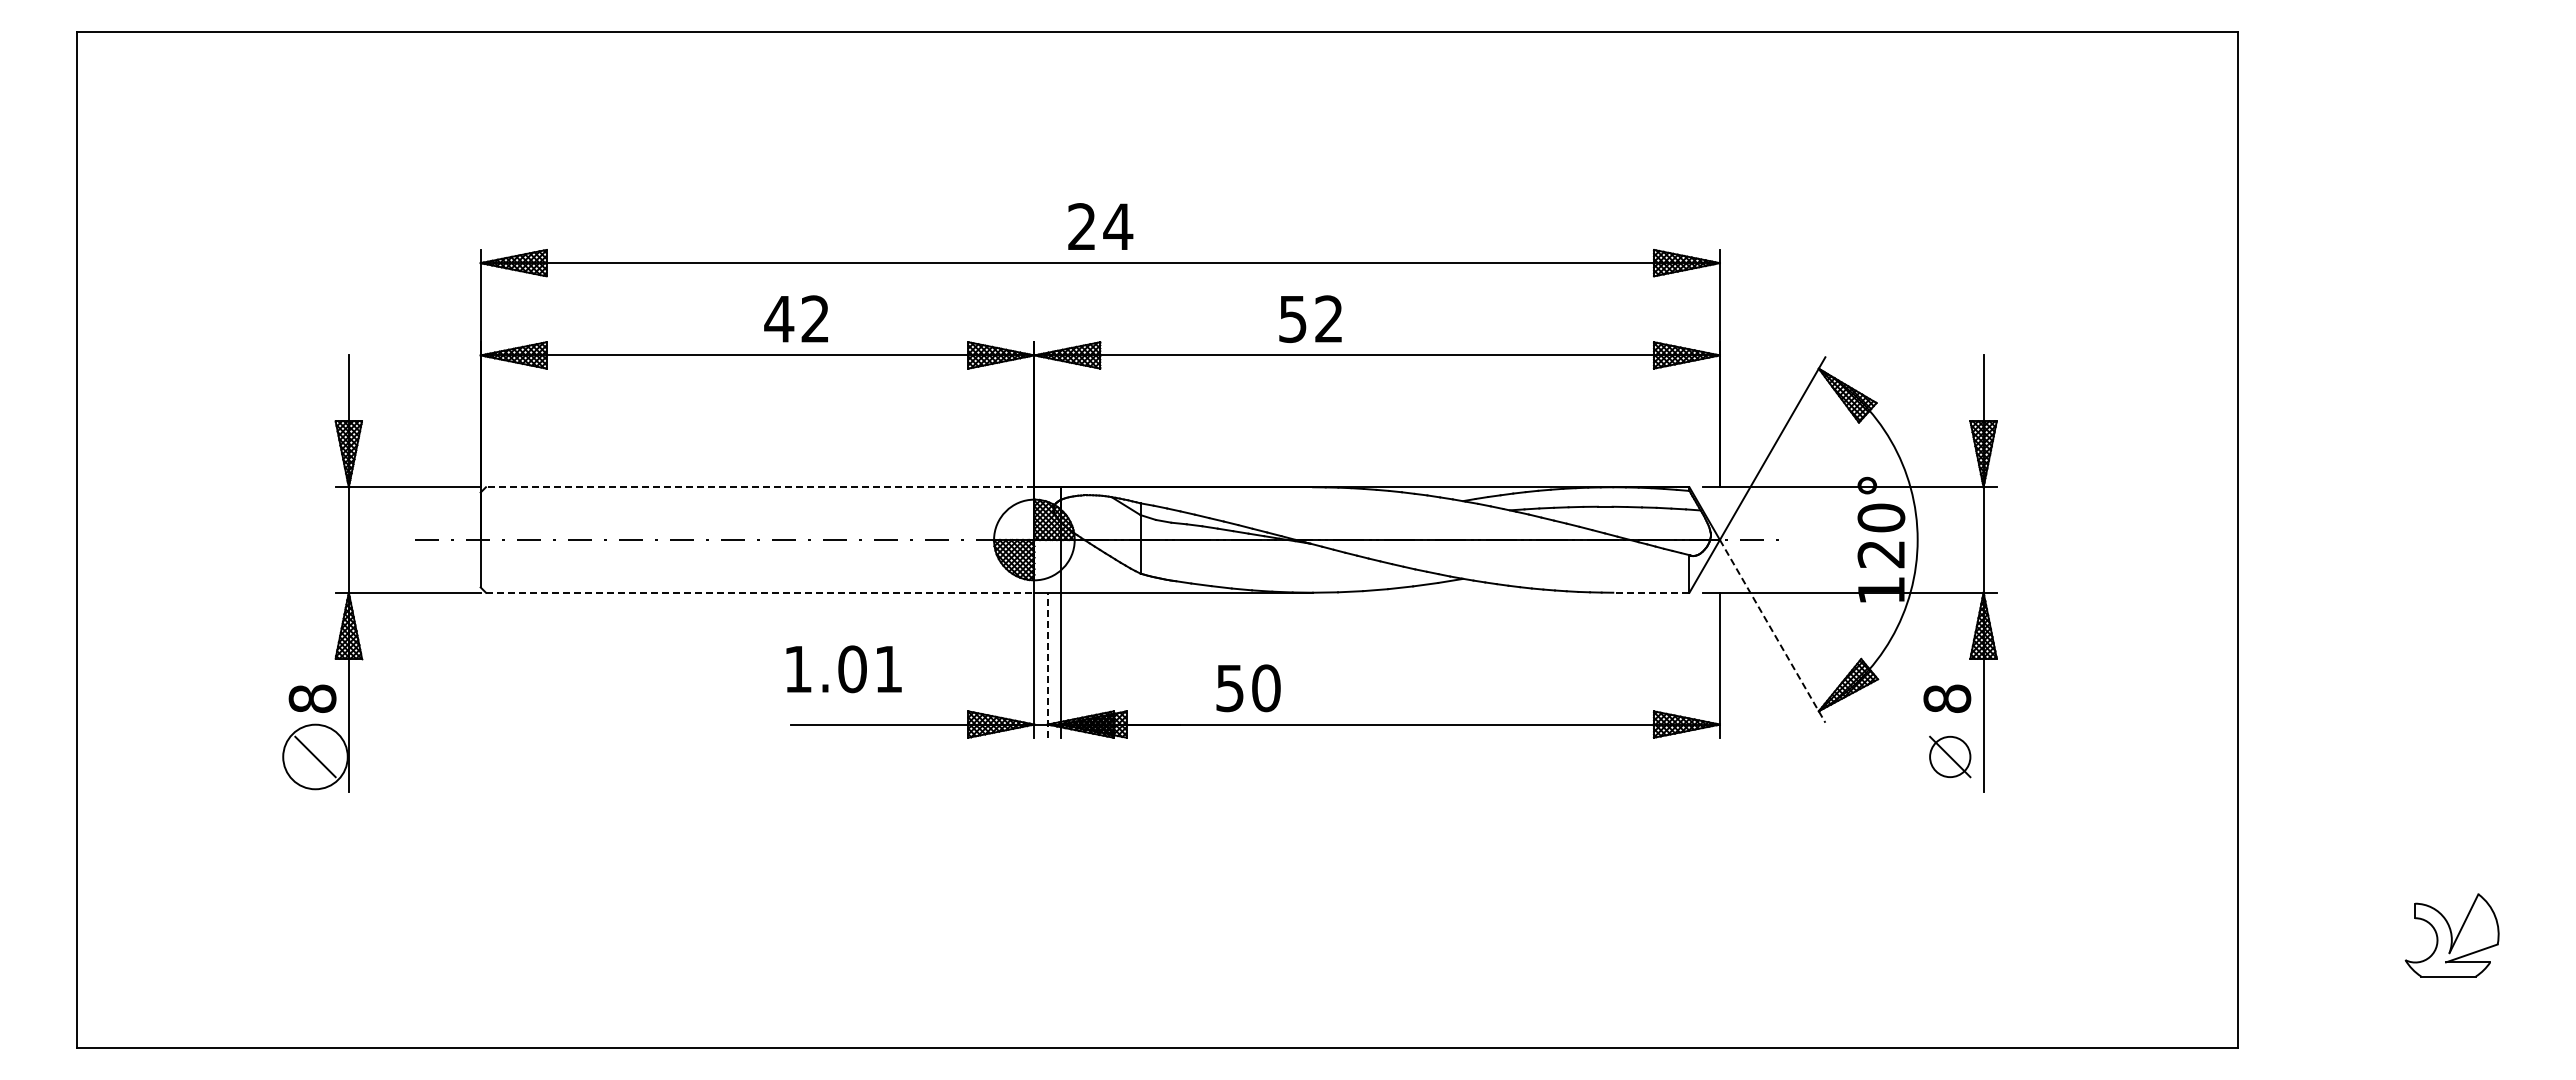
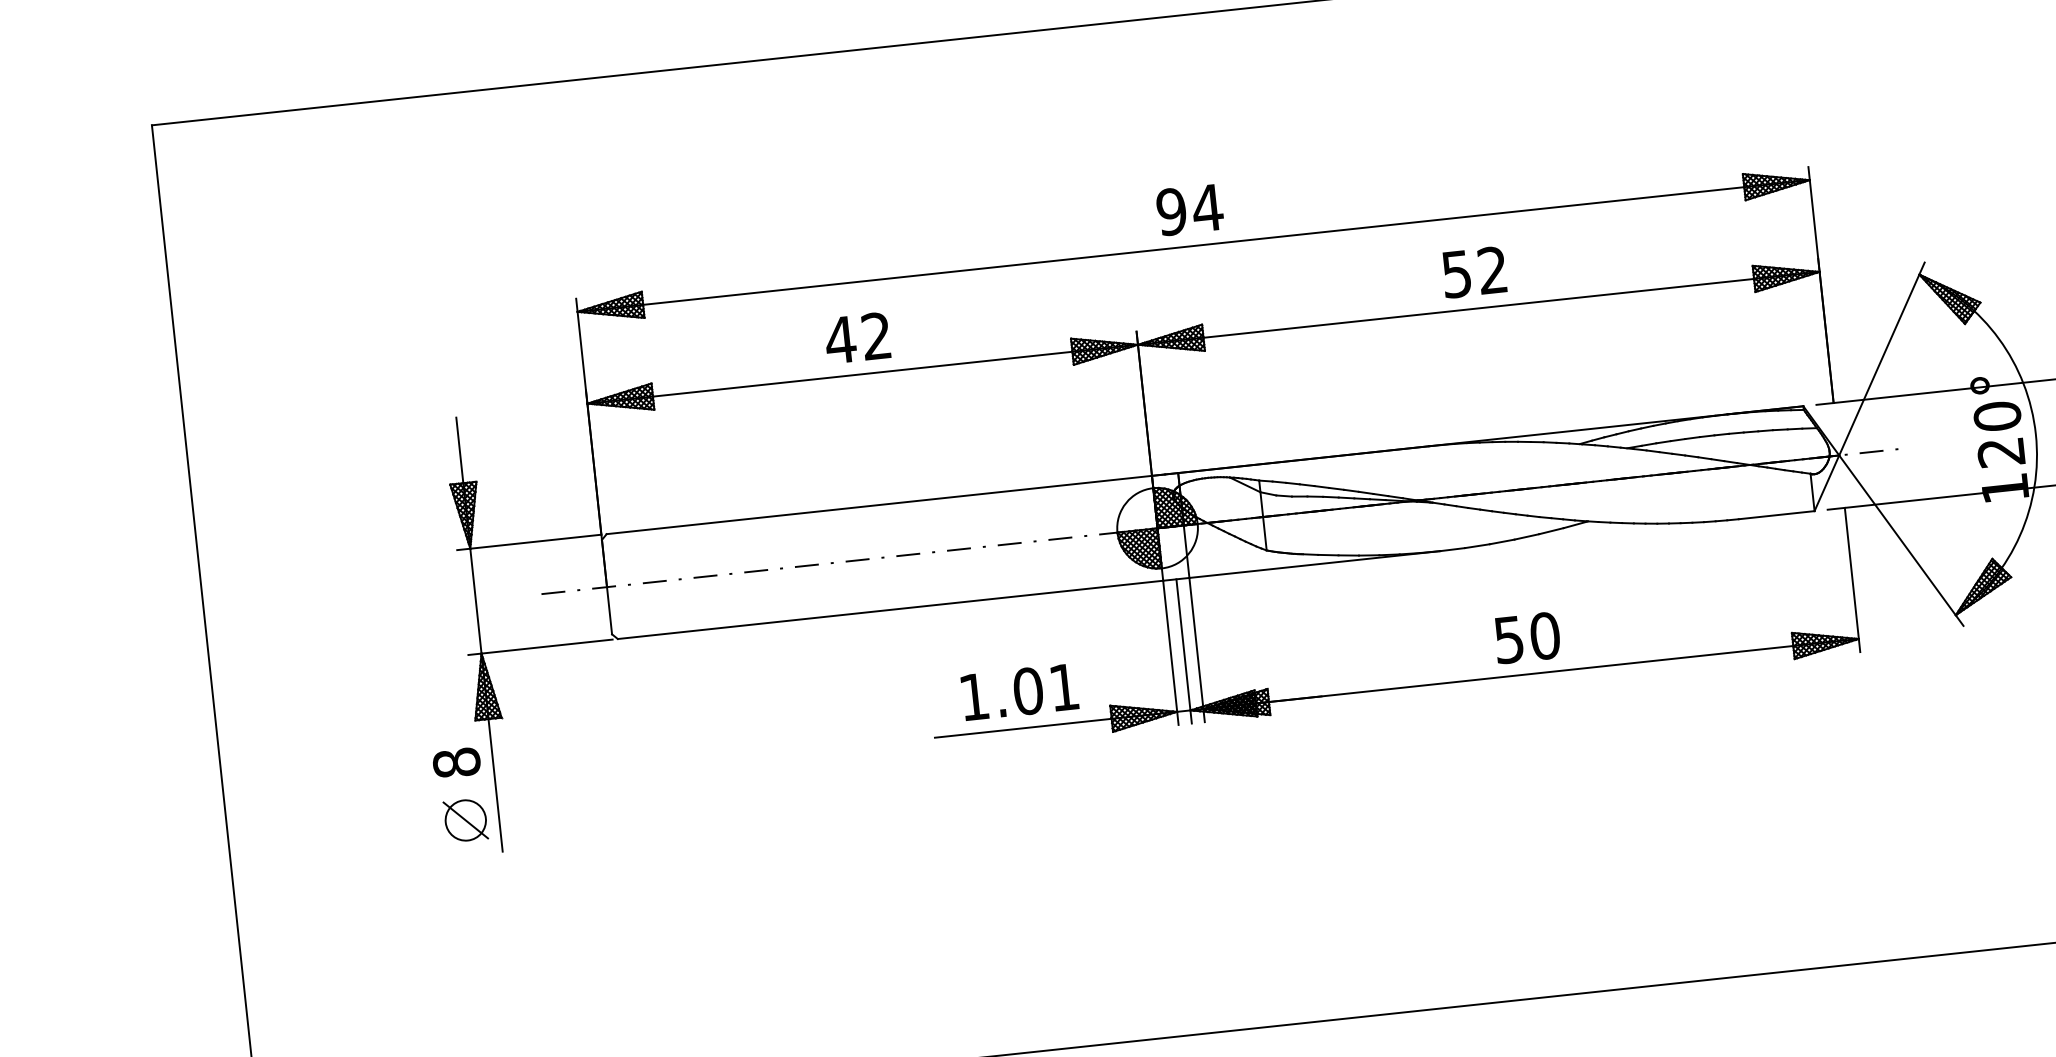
text: (1081, 226) -> (1171, 211), 24 -> 94
text: (795, 318) -> (856, 337), moved
text: (1310, 319) -> (1474, 272), moved
line: (759, 487) -> (878, 505), dashed -> solid
line: (760, 592) -> (890, 609), dashed -> solid
line: (1650, 592) -> (1775, 515), dashed -> solid
line: (1772, 631) -> (1901, 540), dashed -> solid
line: (1047, 665) -> (1183, 651), dashed -> solid
text: (843, 669) -> (1019, 692), moved
text: (1248, 688) -> (1527, 638), moved
circle: (315, 756) -> (465, 819), size x0.62

